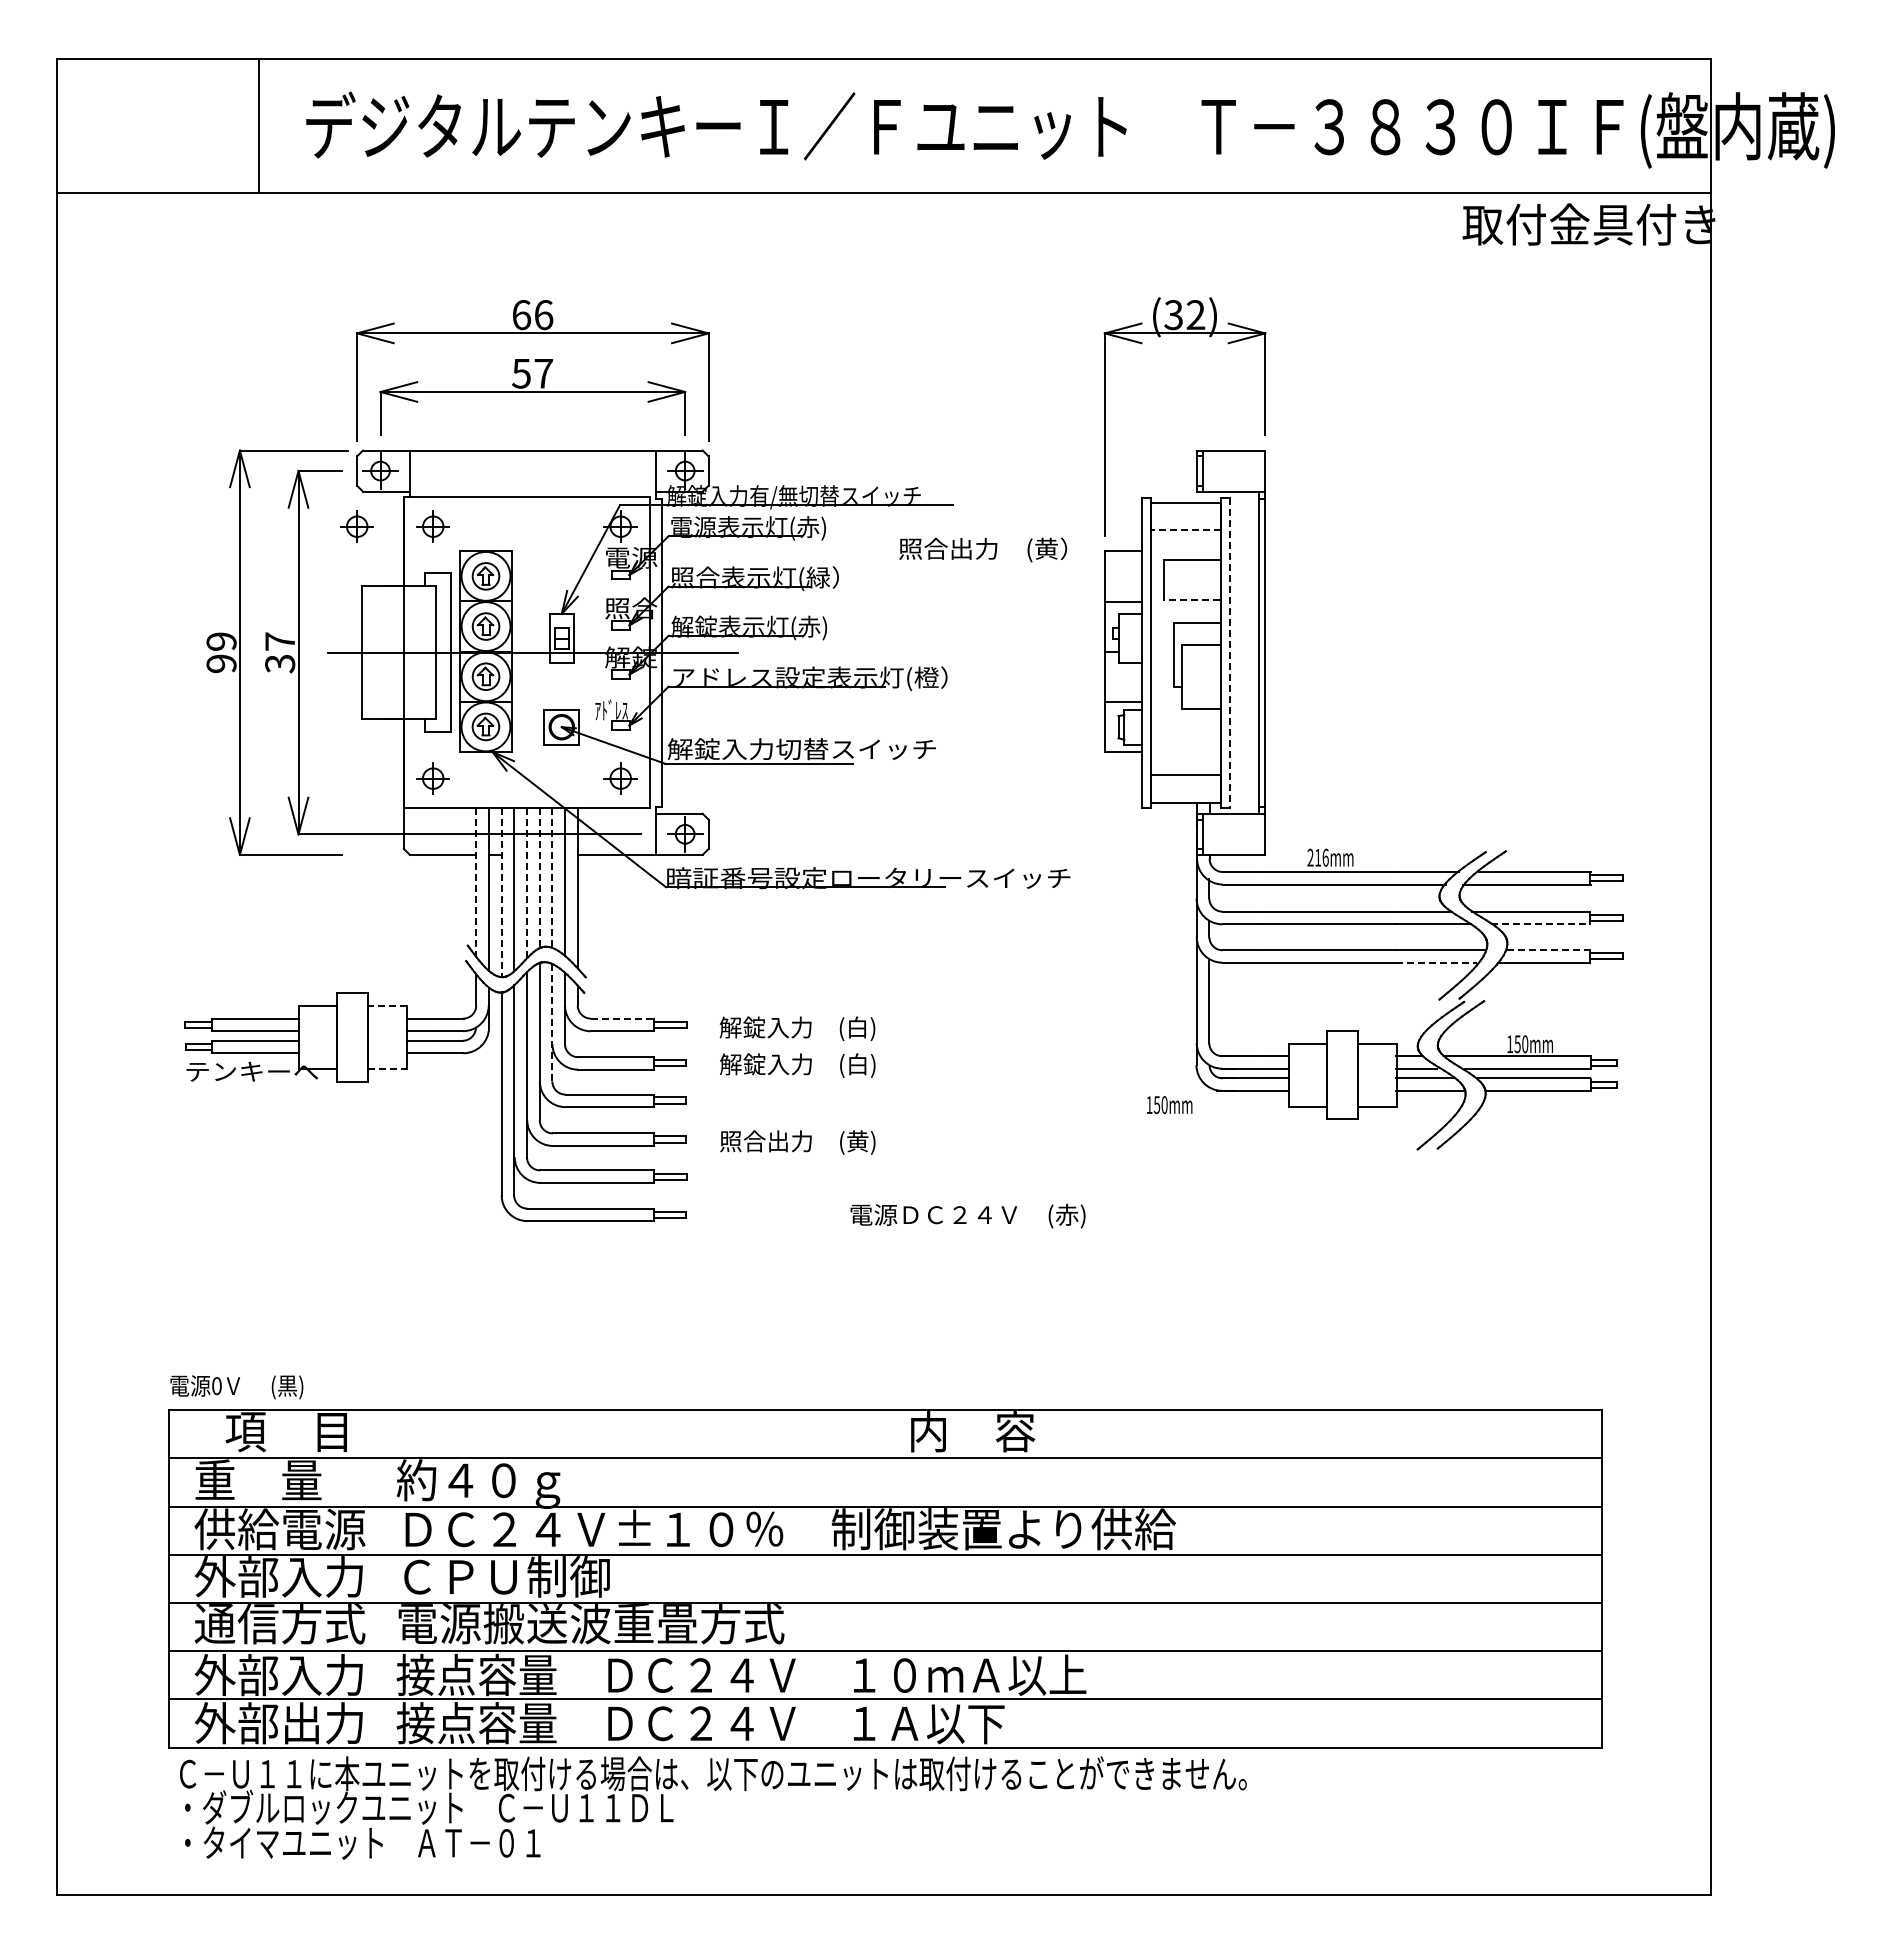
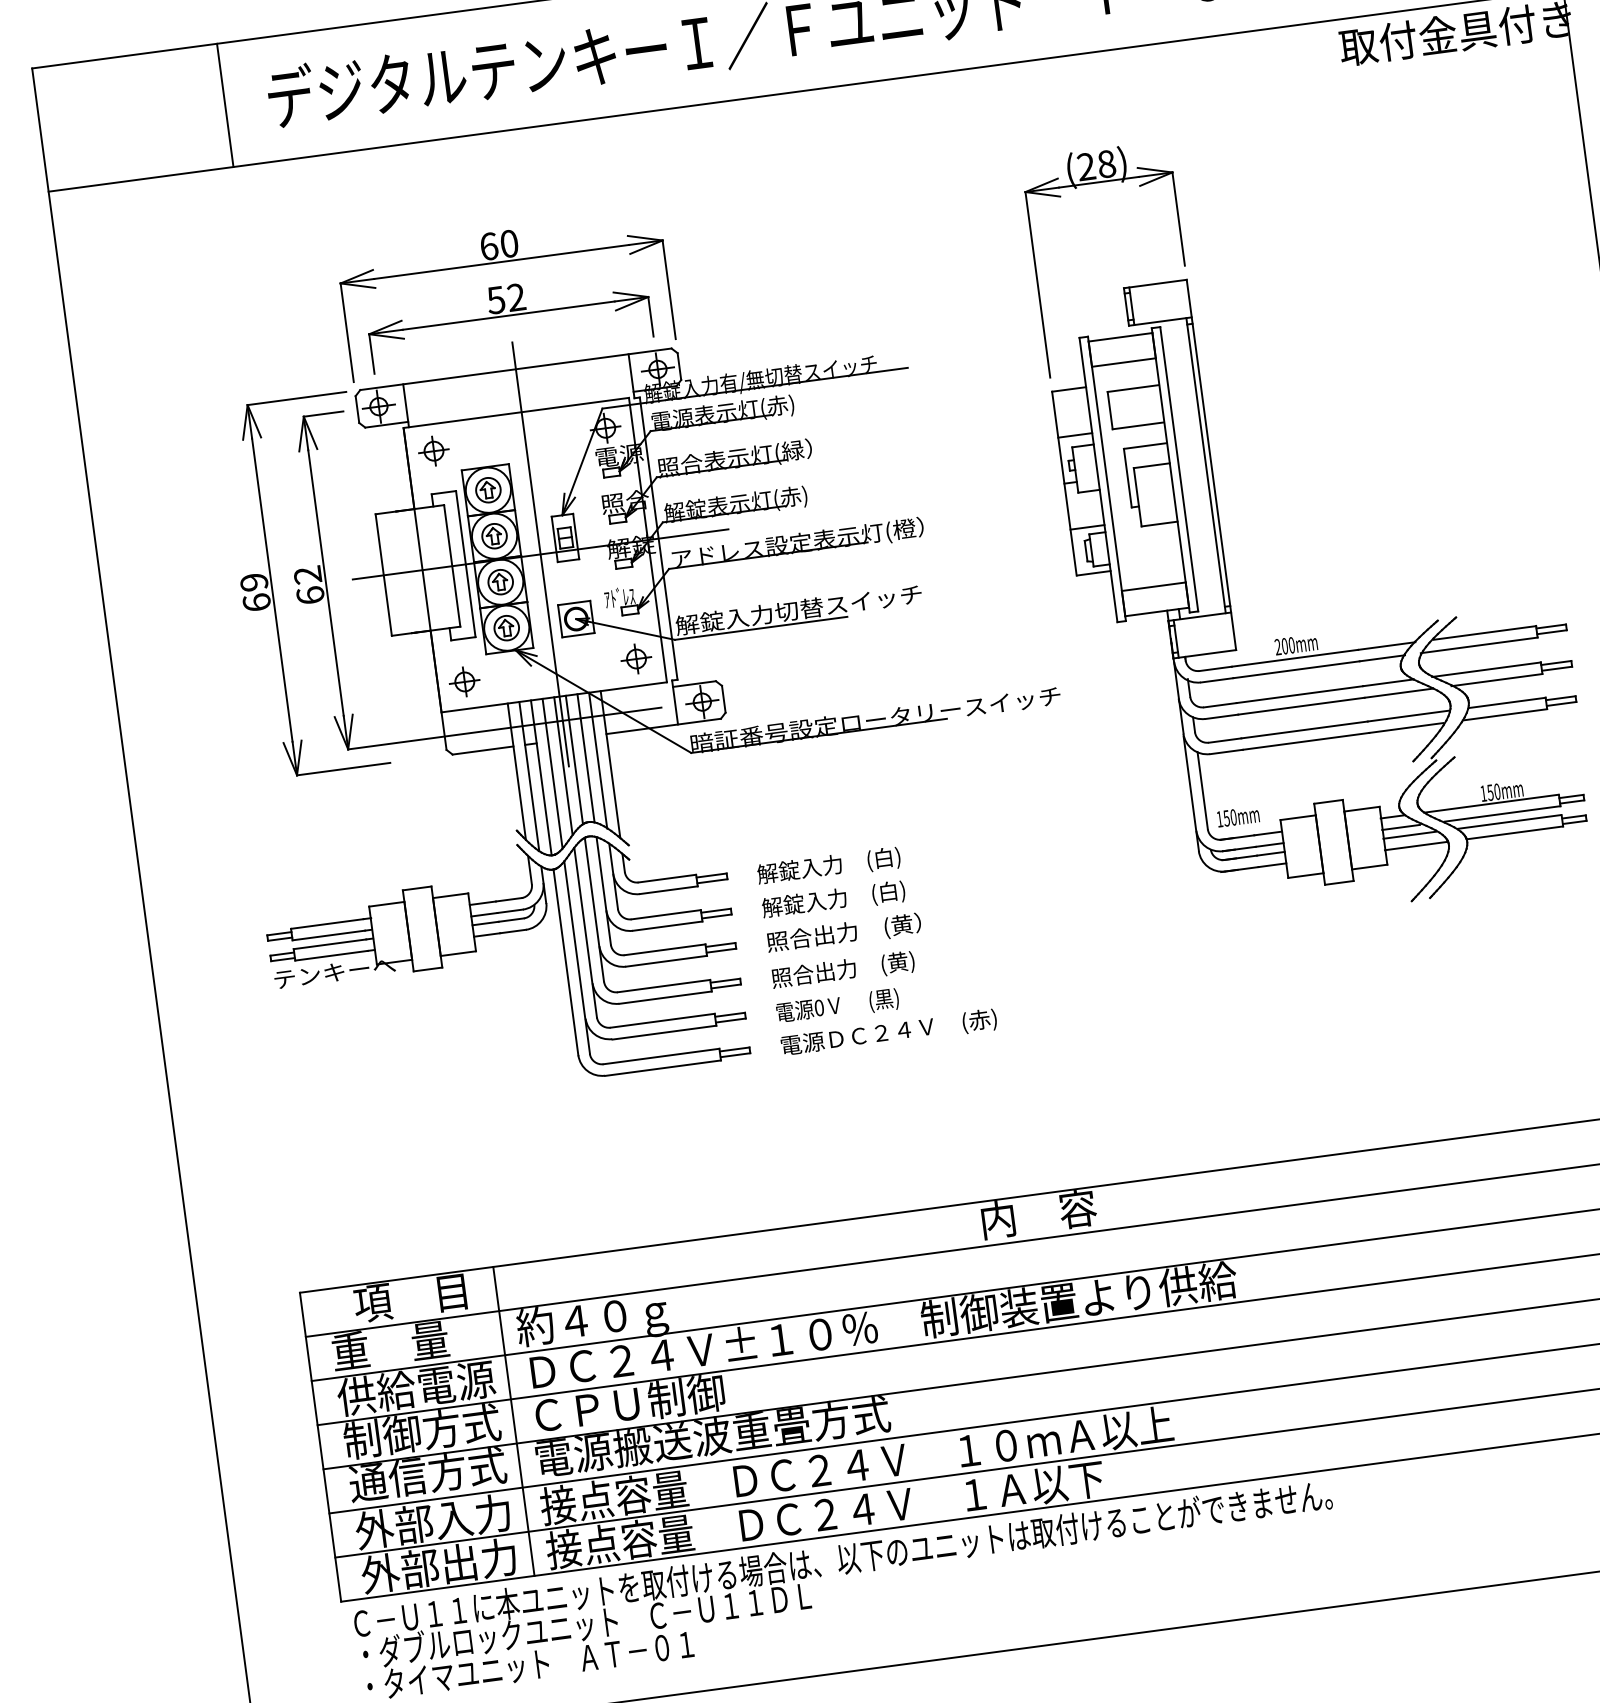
text: (543, 315) -> (509, 244), 66 -> 60
text: (1184, 315) -> (1096, 165), (32) -> (28)
text: (543, 373) -> (516, 297), 57 -> 52
part: (356, 526) -> (363, 460), removed
line: (1186, 530) -> (1124, 362), dashed -> solid
text: (983, 549) -> (844, 933), moved
line: (1191, 600) -> (1137, 426), dashed -> solid
text: (280, 652) -> (309, 585), 37 -> 62
line: (532, 652) -> (540, 554), added
line: (1230, 653) -> (1179, 469), dashed -> solid
text: (221, 663) -> (256, 602), 99 -> 69
text: (1321, 857) -> (1287, 645), 216mm -> 200mm
line: (552, 877) -> (586, 757), dashed -> solid
line: (539, 878) -> (574, 760), dashed -> solid
line: (476, 882) -> (517, 771), dashed -> solid
line: (526, 883) -> (563, 766), dashed -> solid
line: (501, 892) -> (541, 777), dashed -> solid
line: (1540, 924) -> (1496, 680), dashed -> solid
line: (1548, 950) -> (1507, 703), dashed -> solid
line: (1437, 962) -> (1407, 727), dashed -> solid
line: (386, 1005) -> (449, 895), dashed -> solid
line: (622, 1018) -> (667, 878), dashed -> solid
line: (552, 1022) -> (603, 890), dashed -> solid
line: (387, 1069) -> (458, 953), dashed -> solid
text: (1169, 1105) -> (1238, 817), moved
text: (967, 1215) -> (888, 1032), moved
text: (236, 1387) -> (837, 1006), moved
text: (279, 1576) -> (421, 1431), 外部入力 -> 制御方式
line: (380, 1578) -> (514, 1420), added

